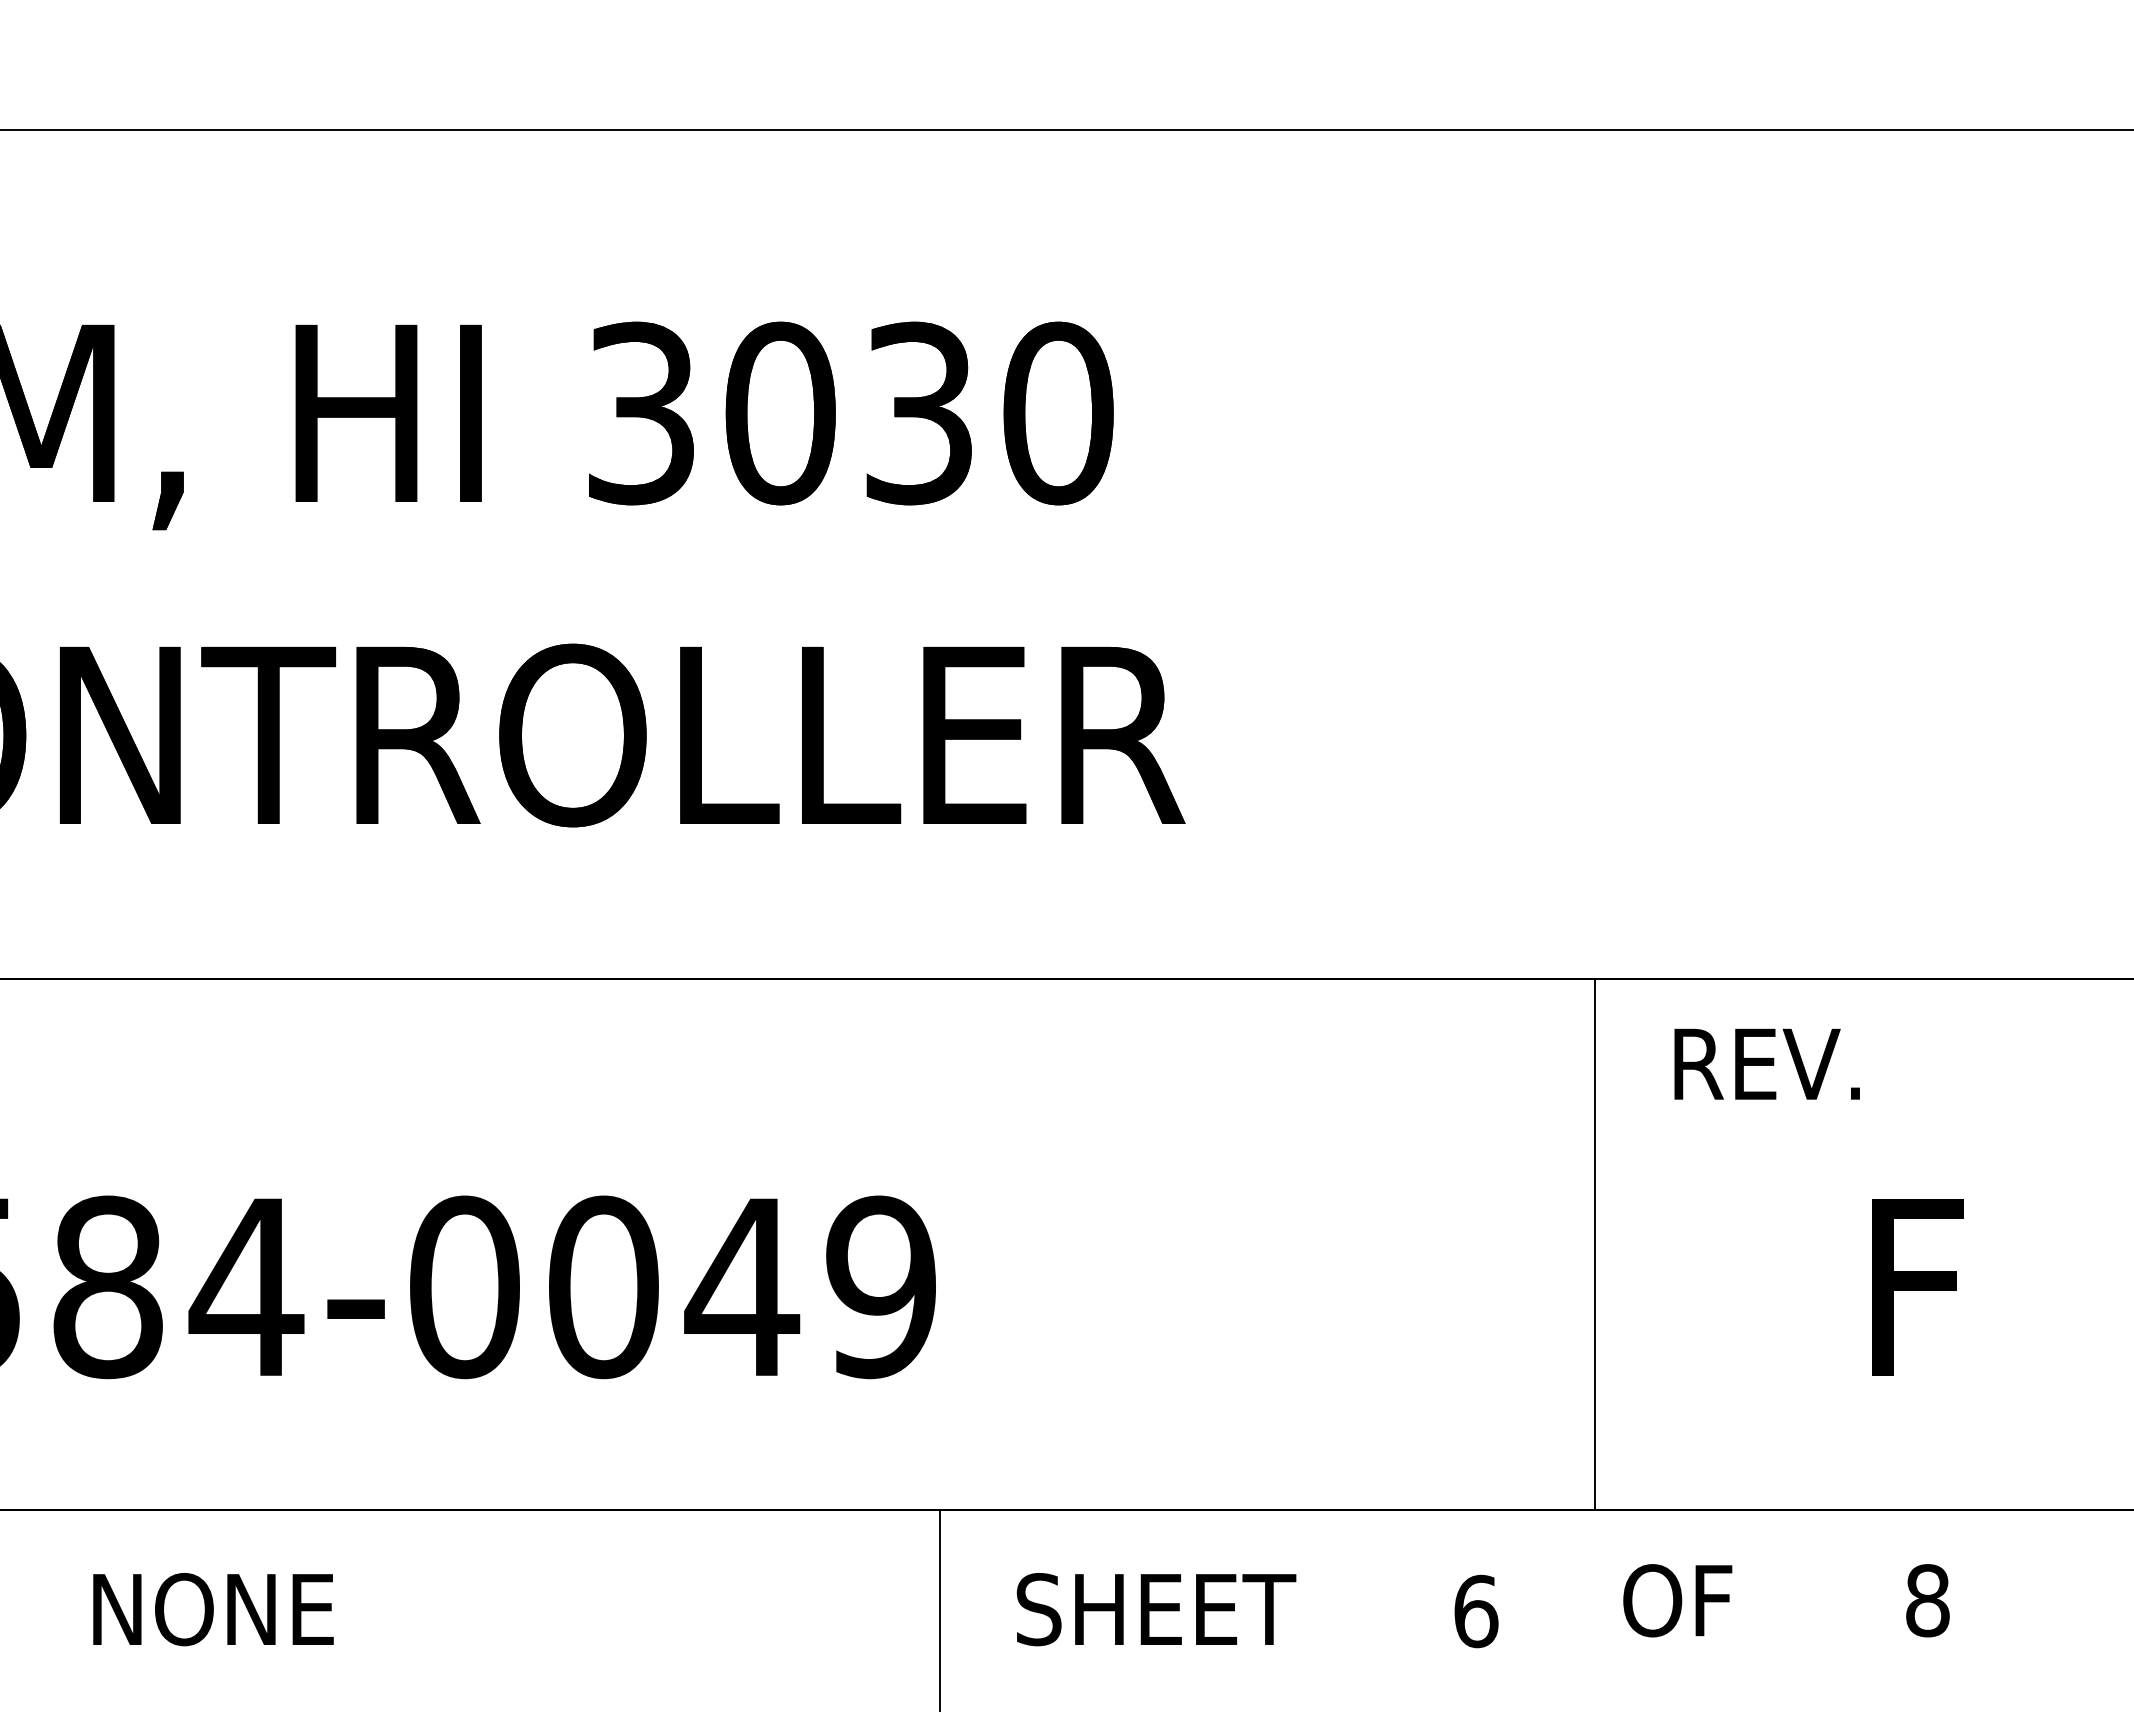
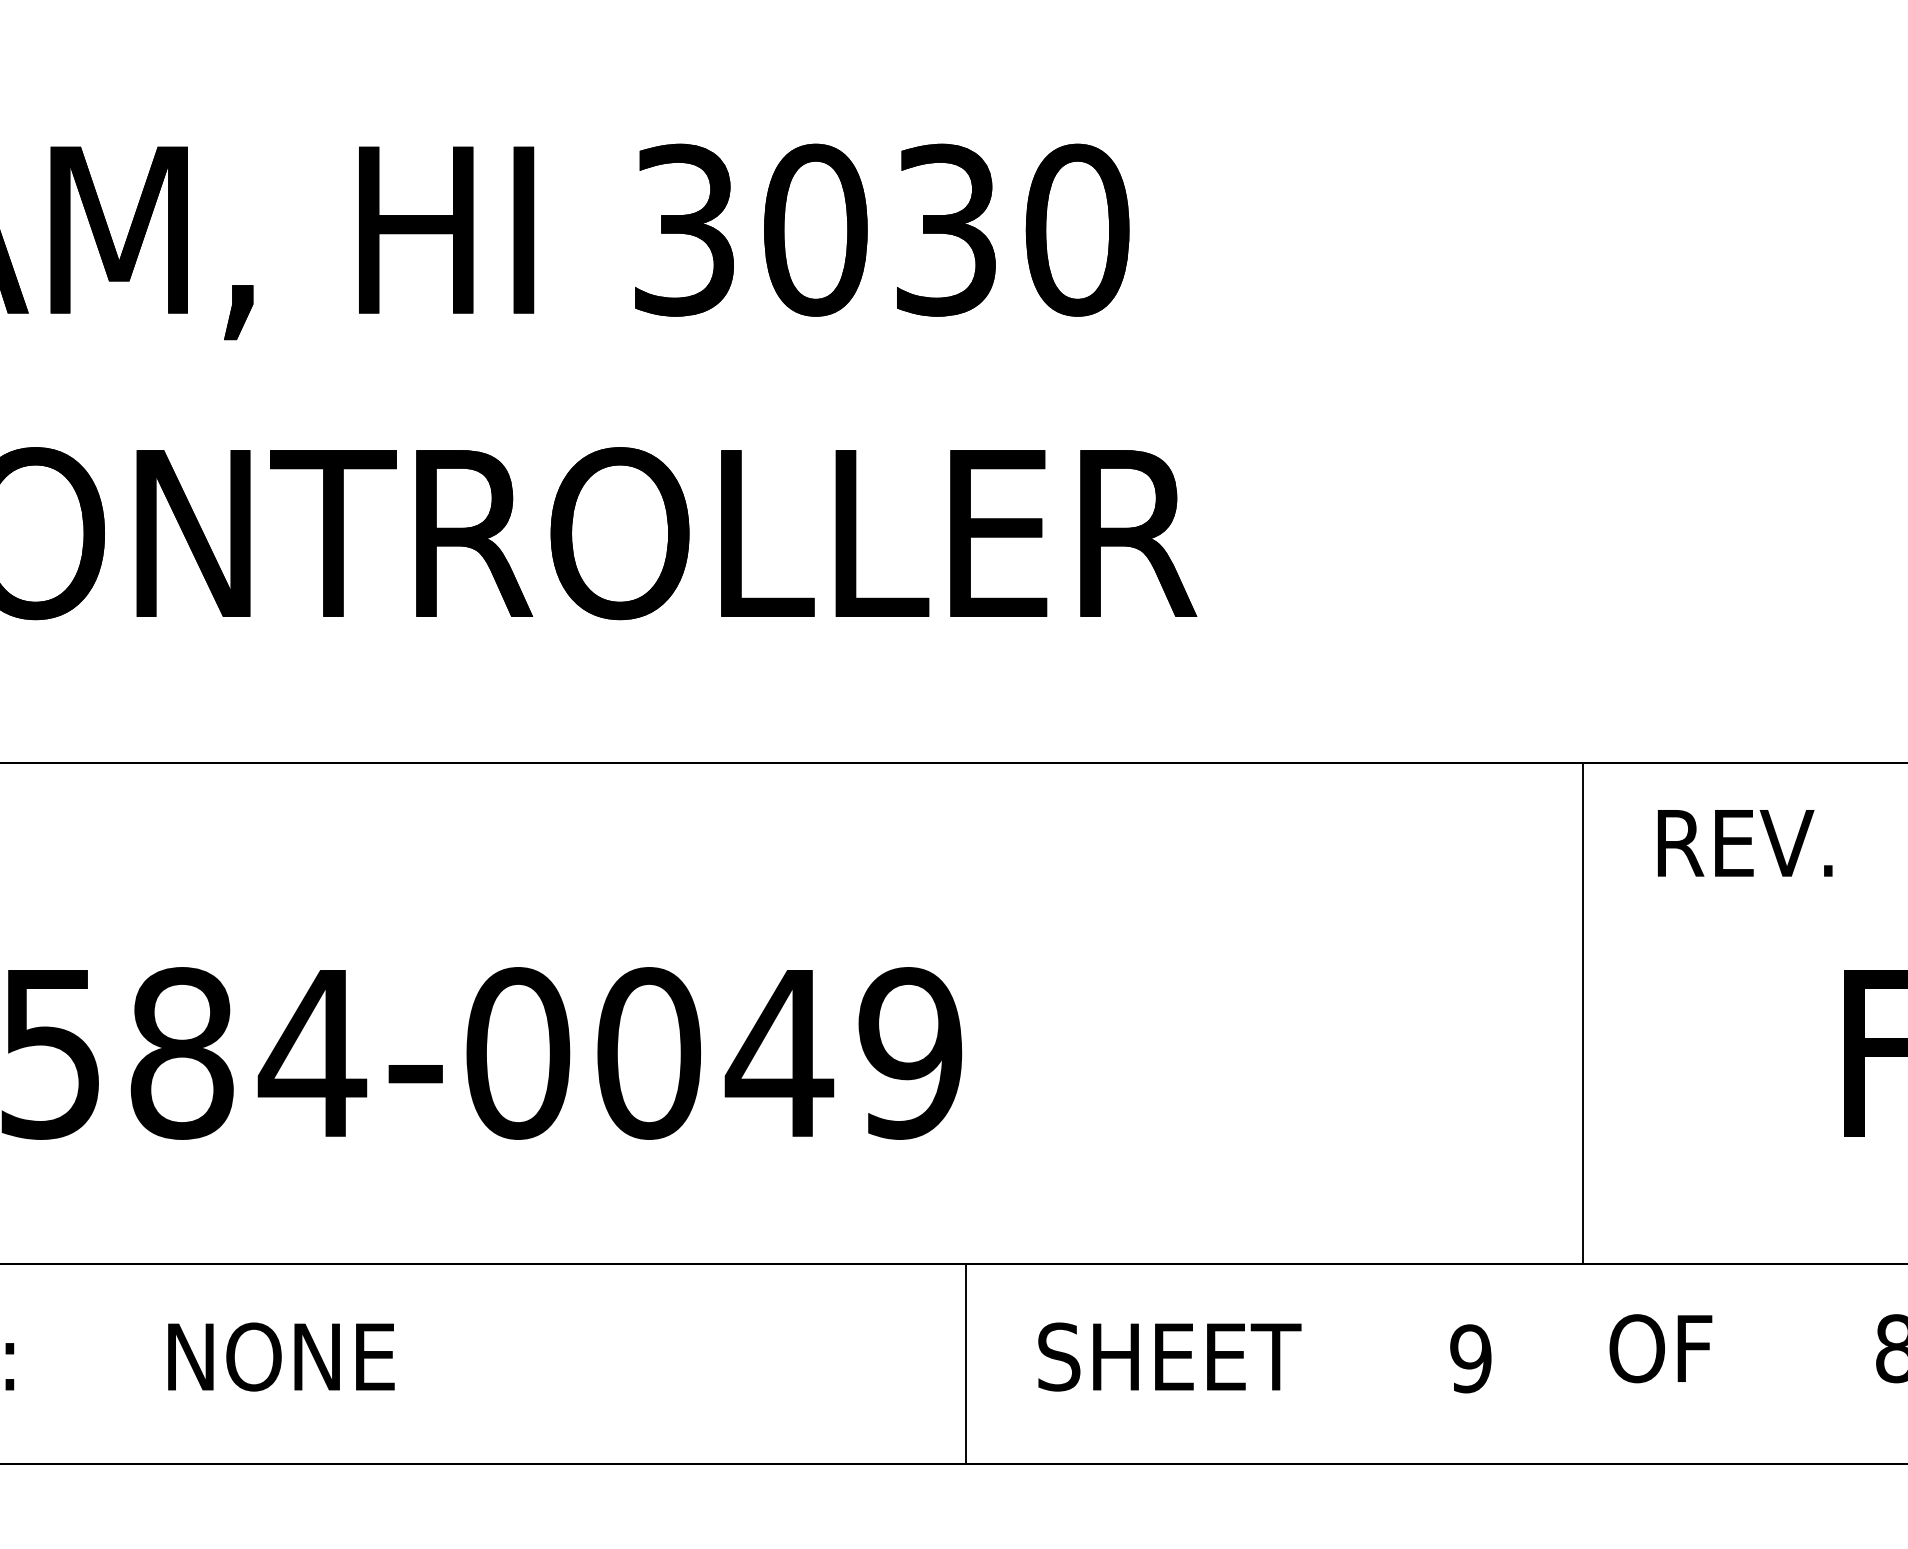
text: (1476, 1611) -> (1471, 1358), 6 -> 9

